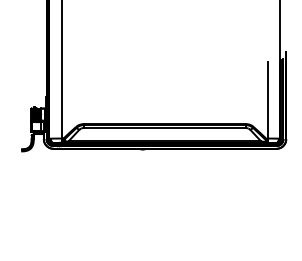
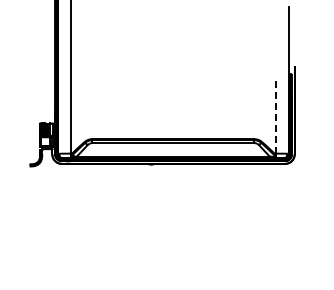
line: (268, 99) -> (276, 114), solid -> dashed

